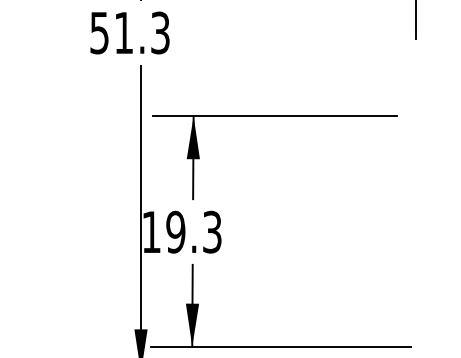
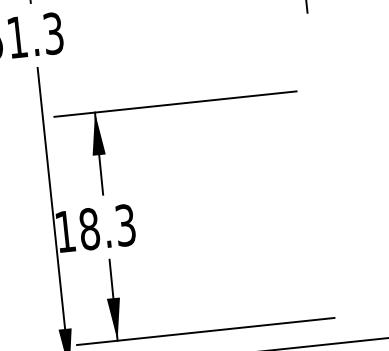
text: (175, 232) -> (89, 229), 19.3 -> 18.3

